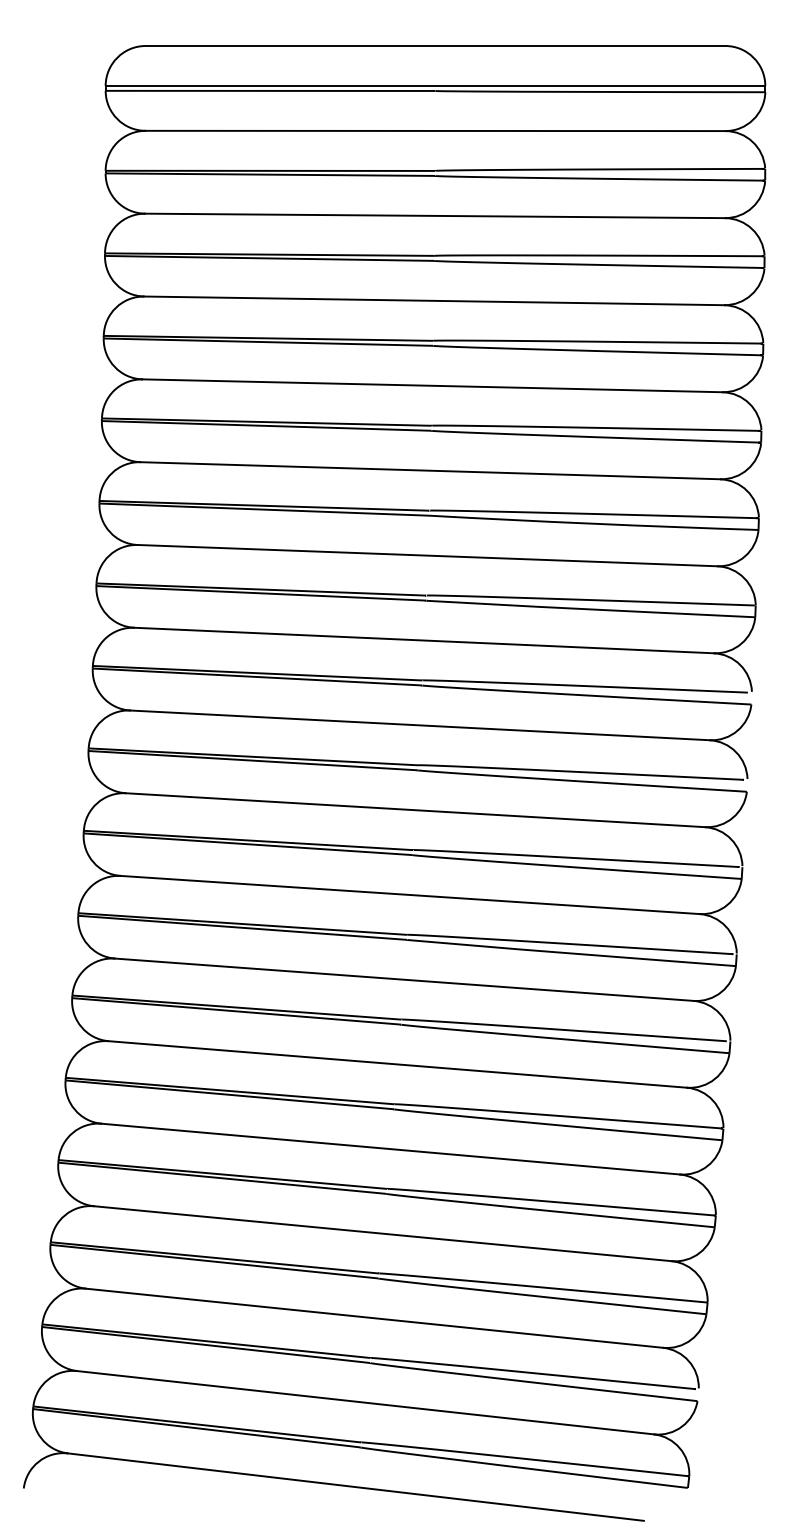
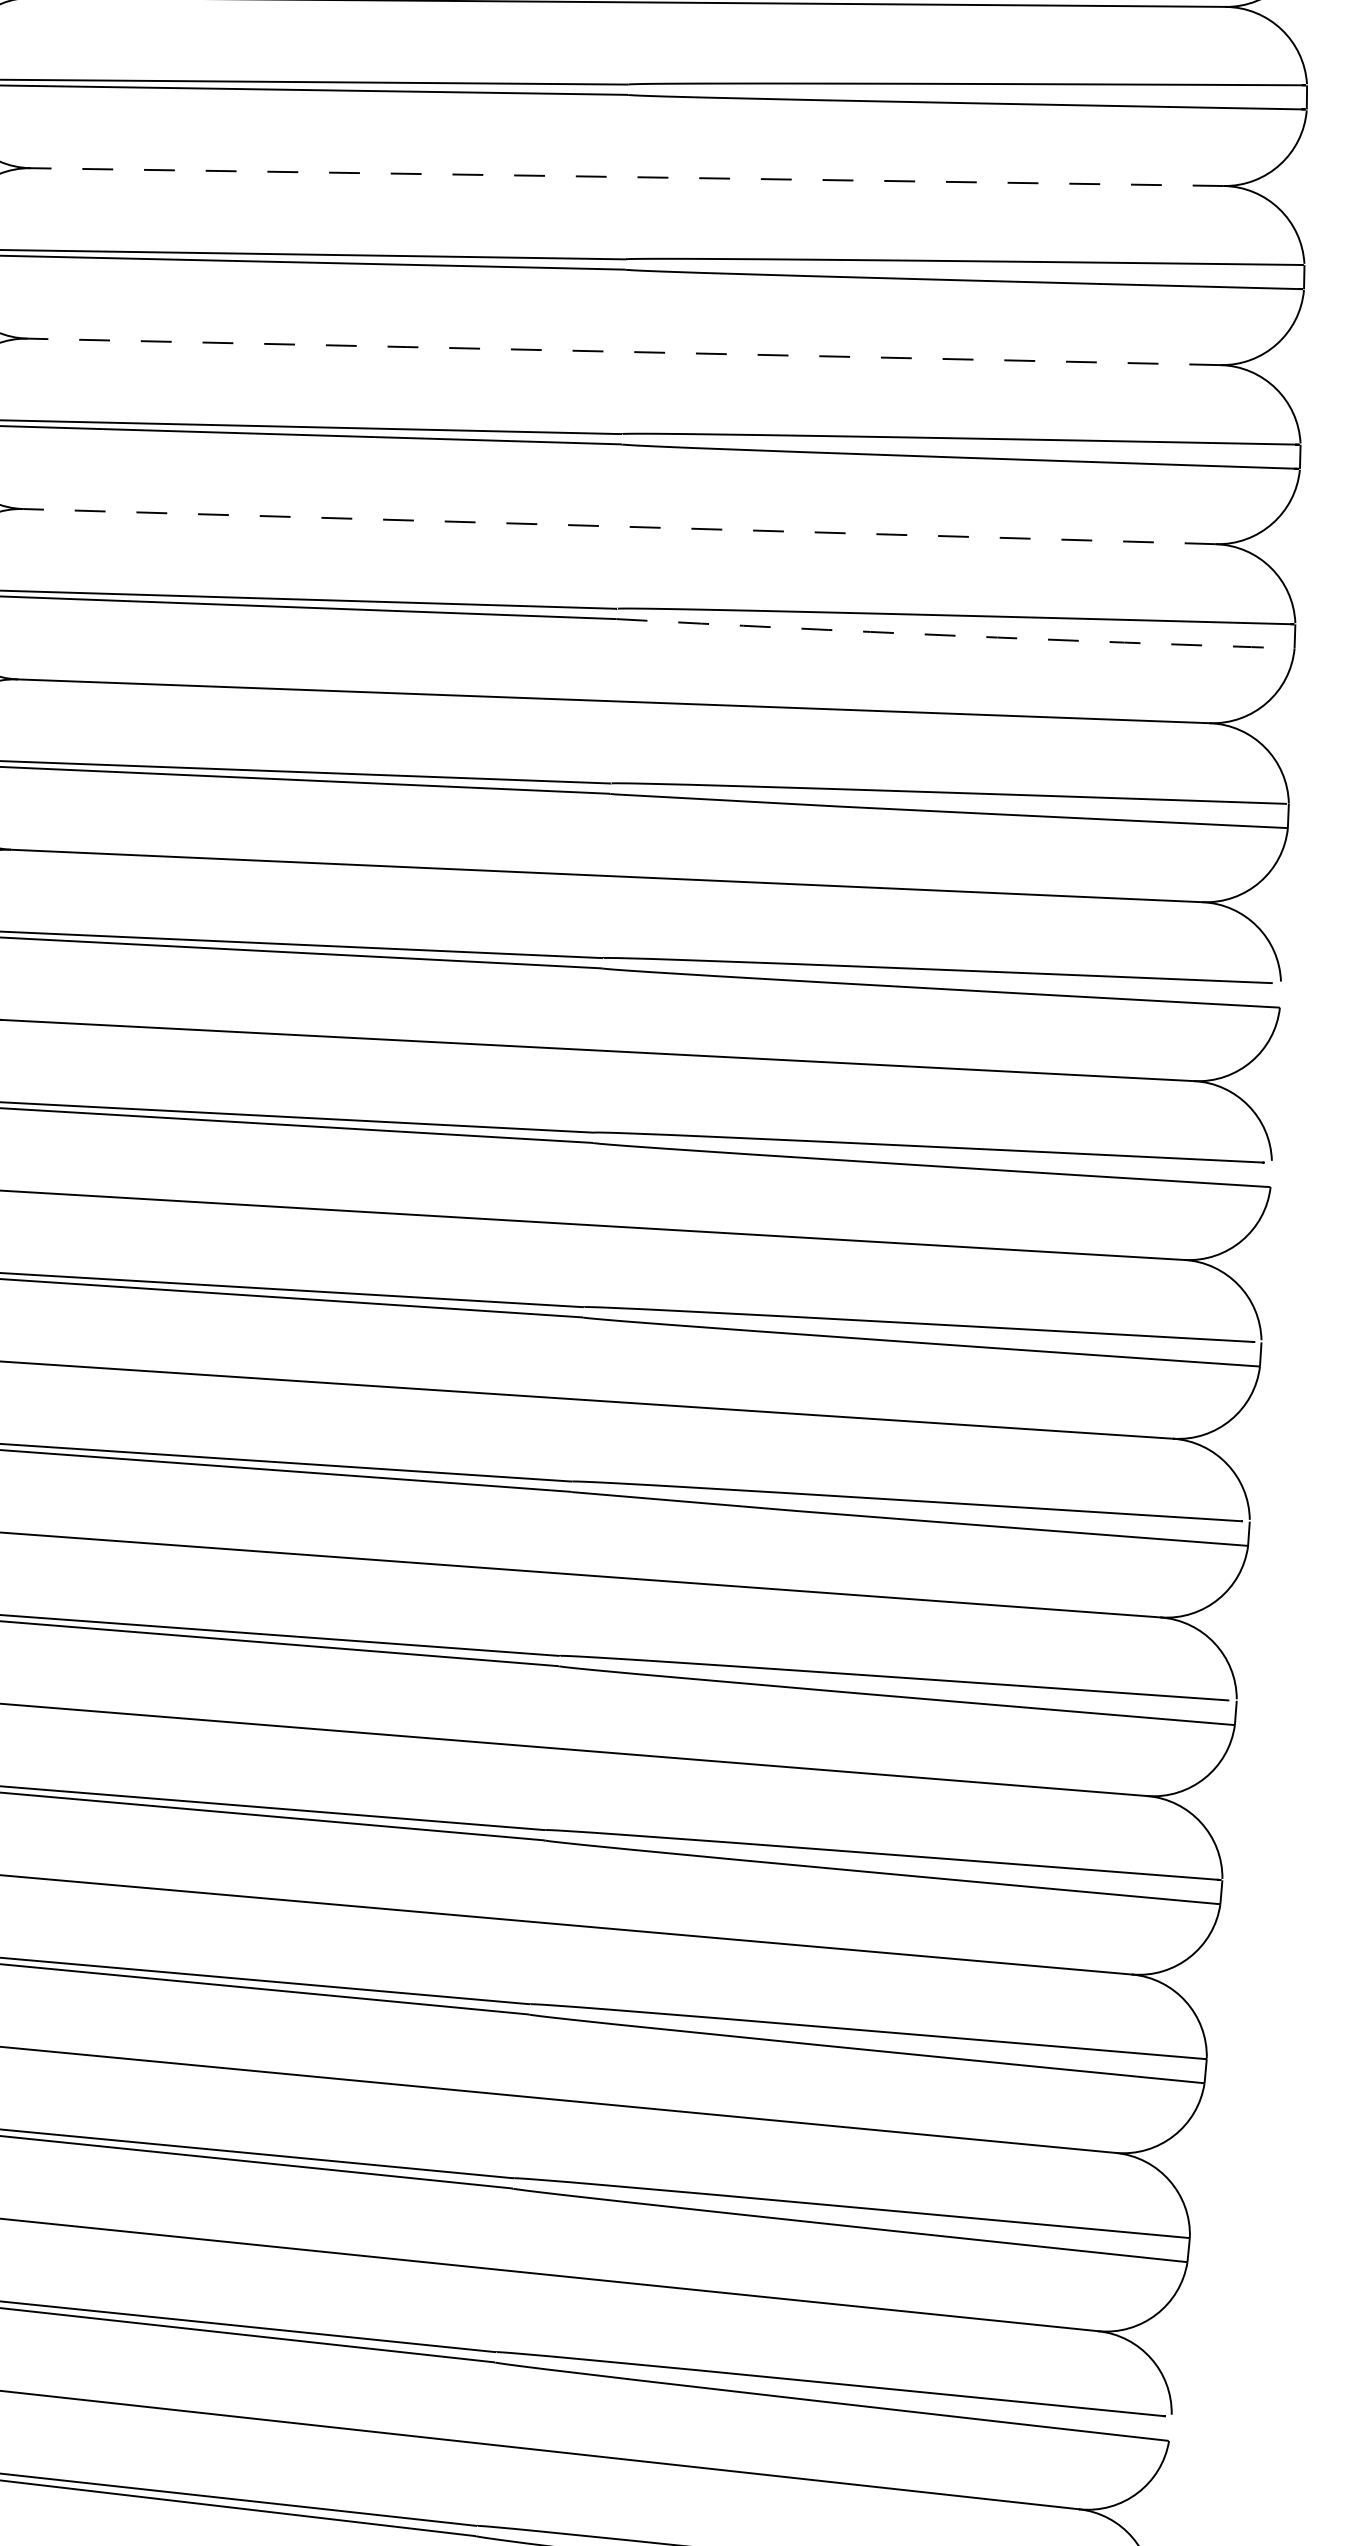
line: (434, 300) -> (627, 176), solid -> dashed
line: (432, 385) -> (623, 351), solid -> dashed
line: (430, 470) -> (619, 526), solid -> dashed
arc: (593, 523) -> (955, 635), solid -> dashed

